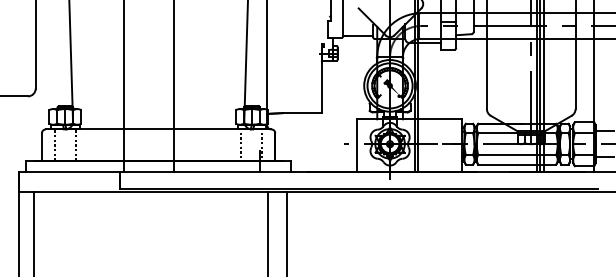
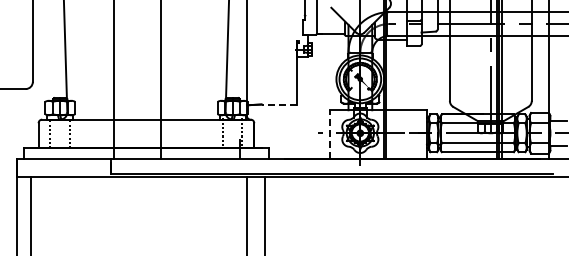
line: (302, 113) -> (279, 104), solid -> dashed
line: (357, 145) -> (330, 134), solid -> dashed

